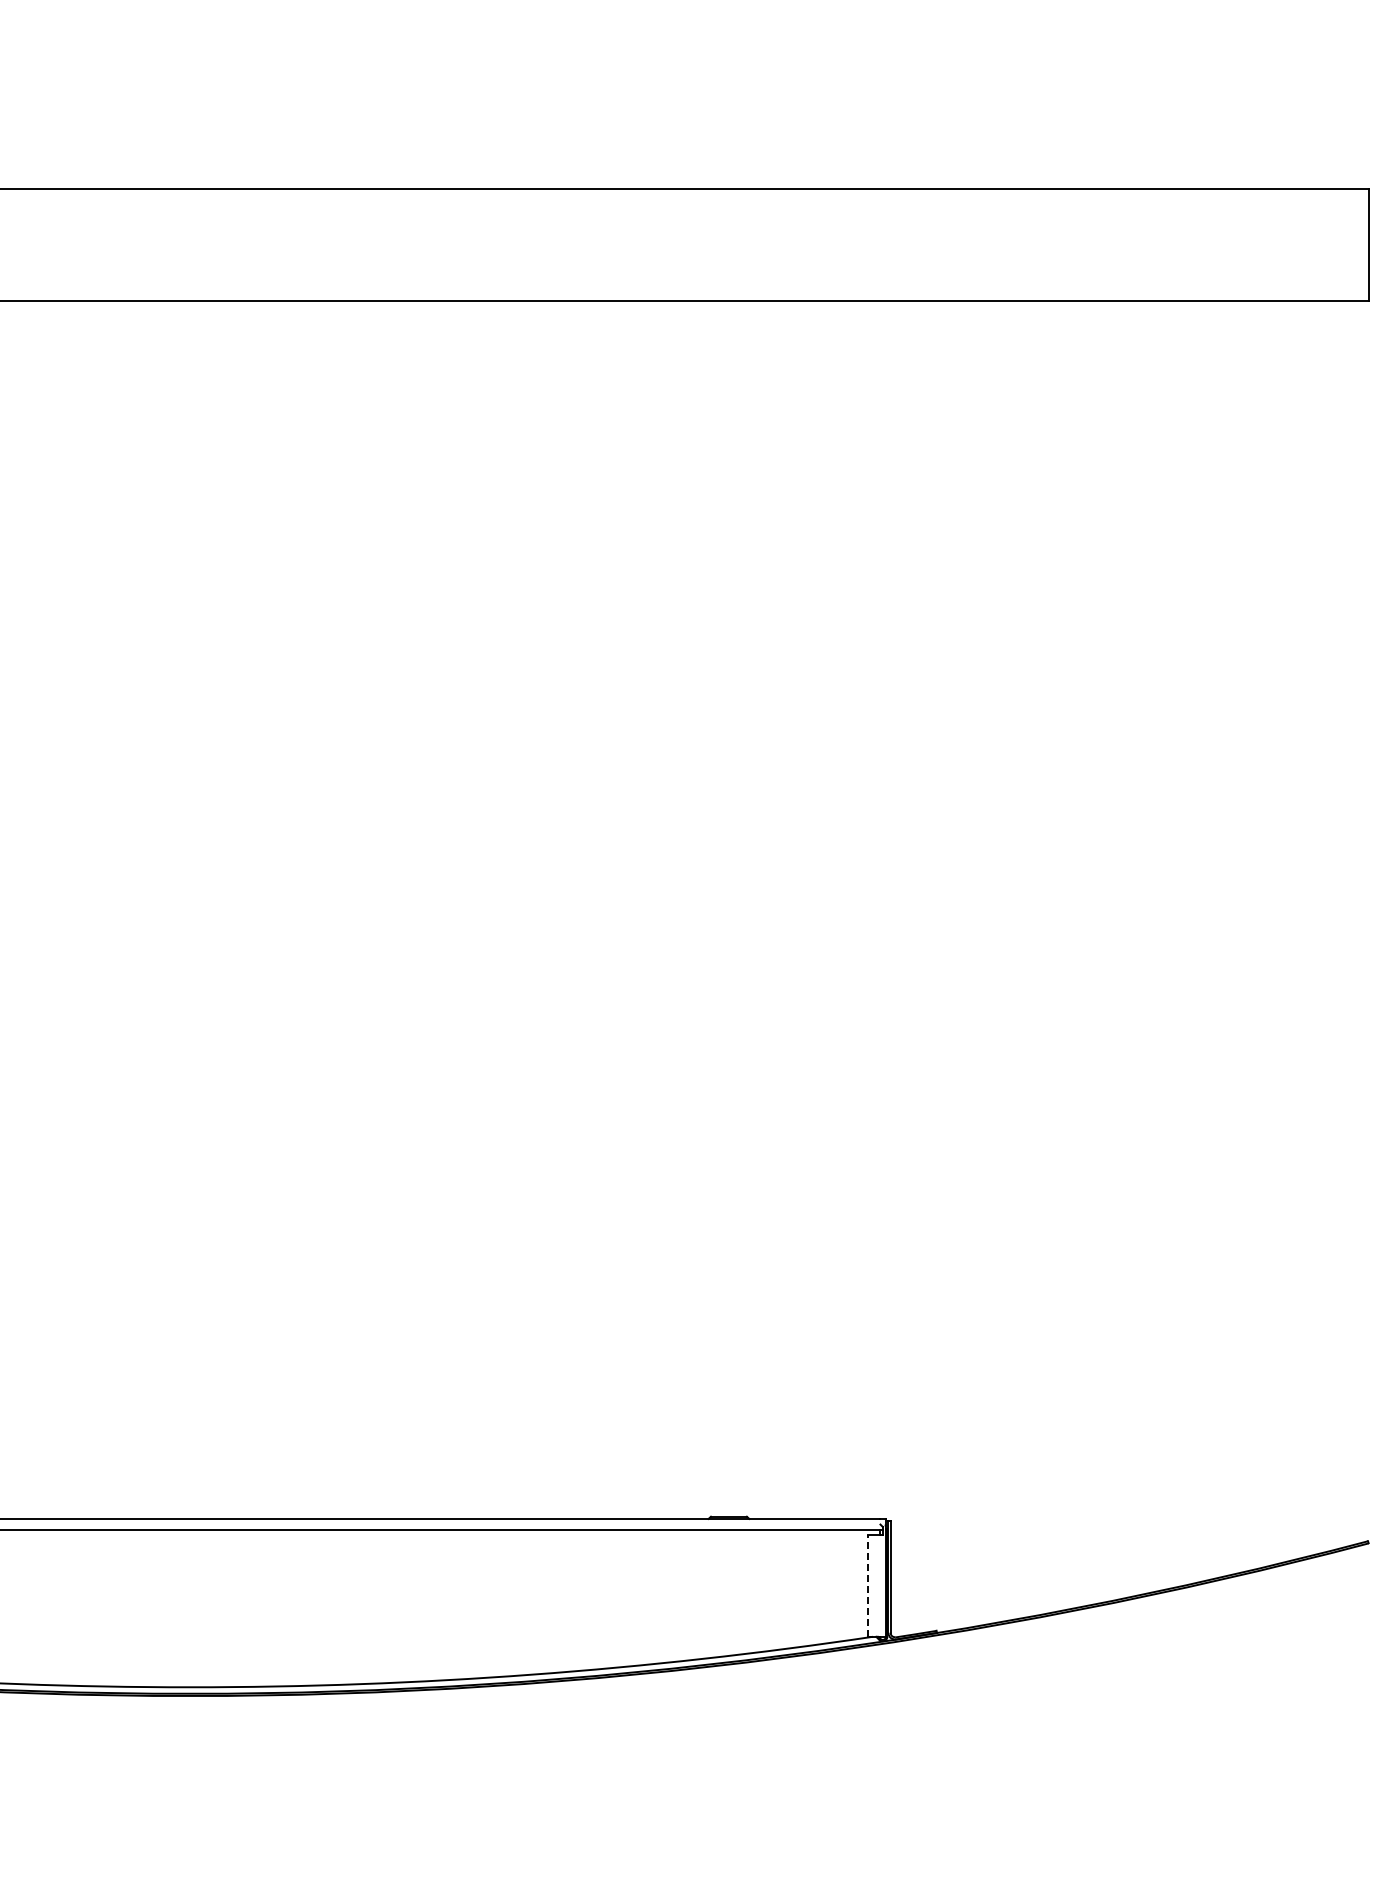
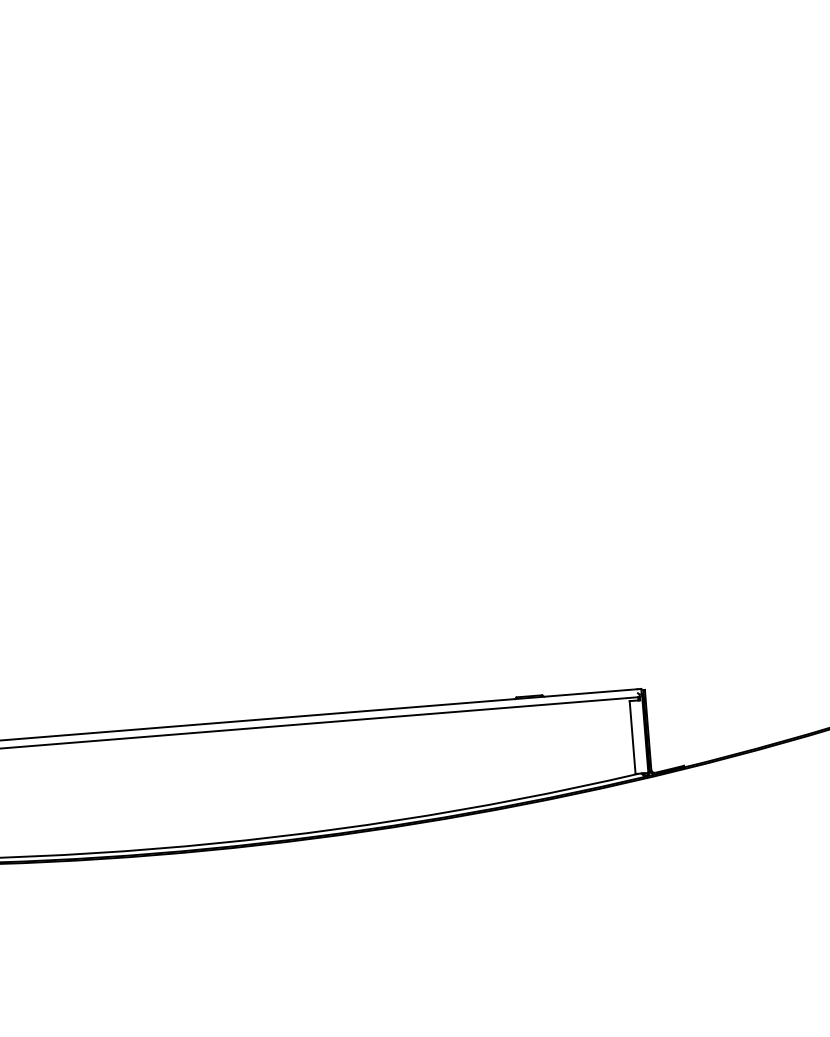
line: (868, 1585) -> (632, 737), dashed -> solid

